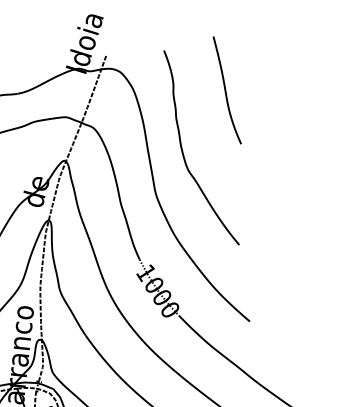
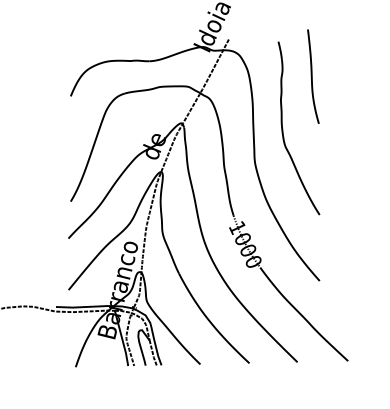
curve: (226, 90) -> (312, 76), moved

